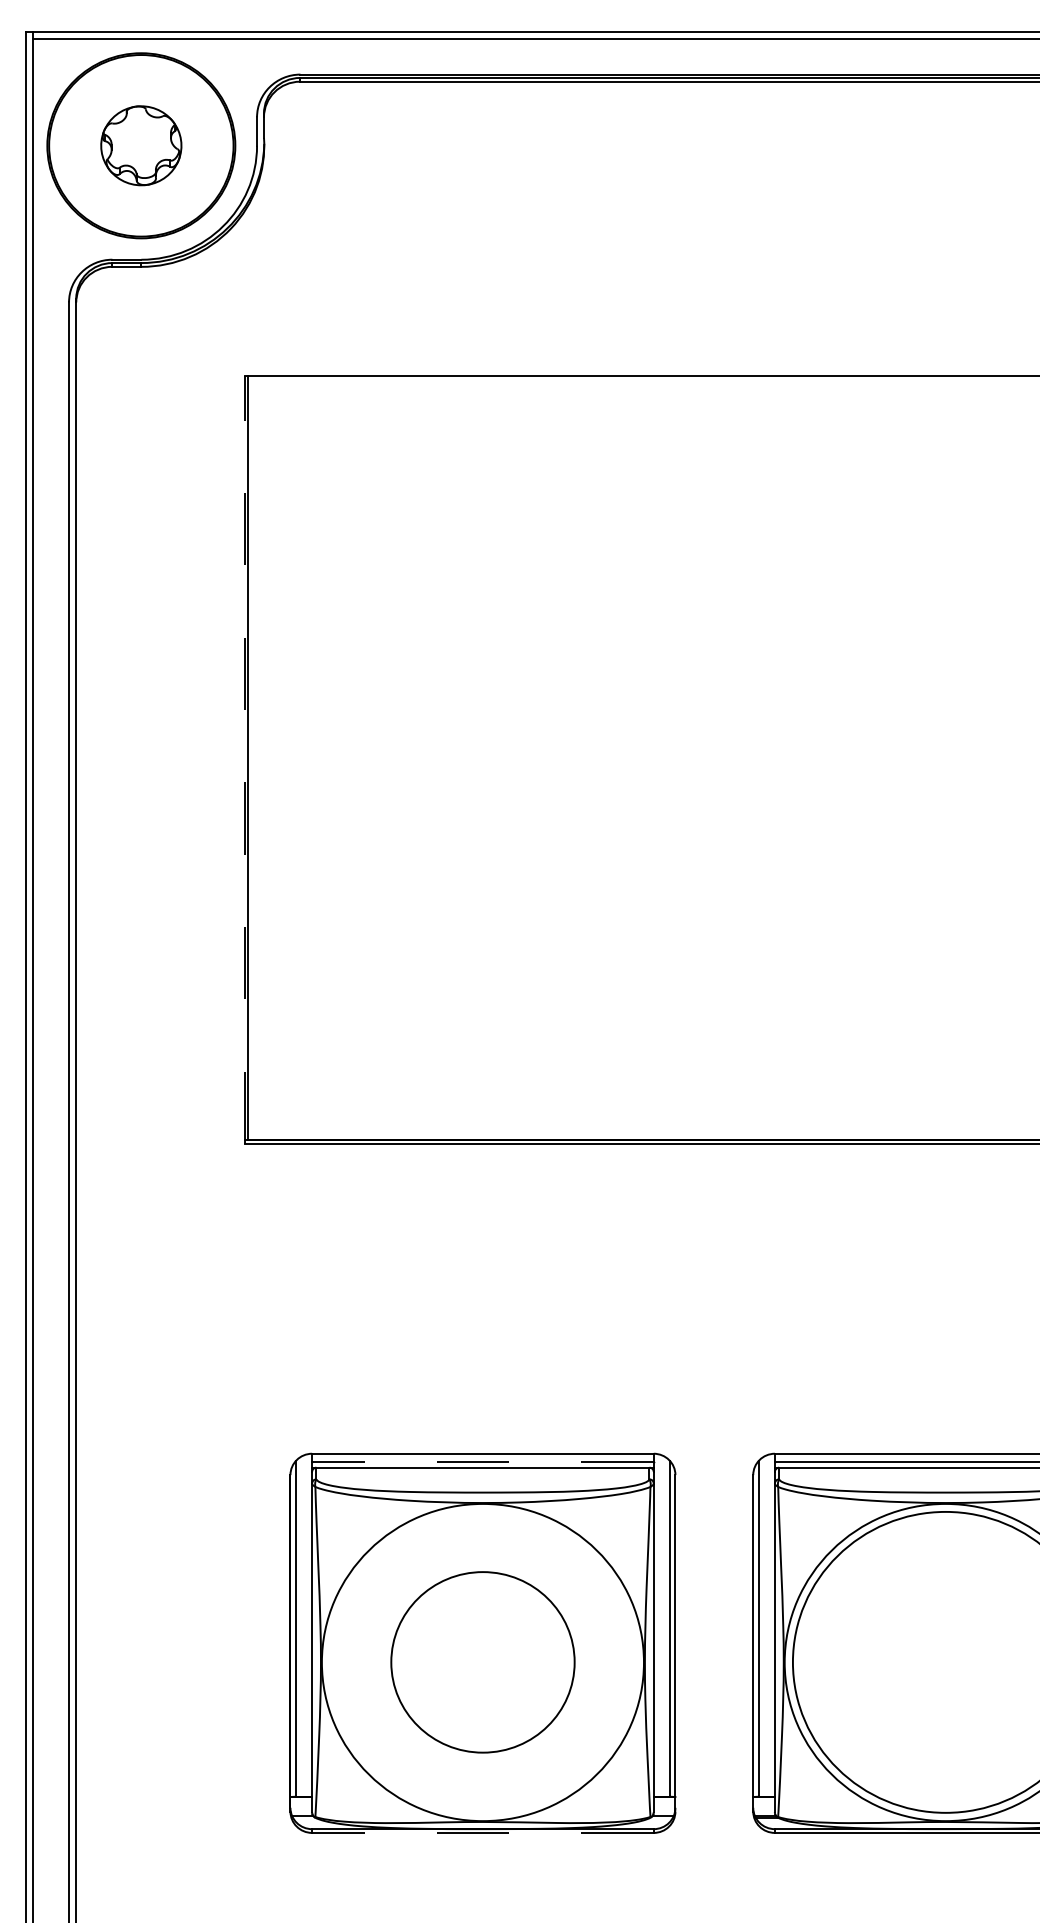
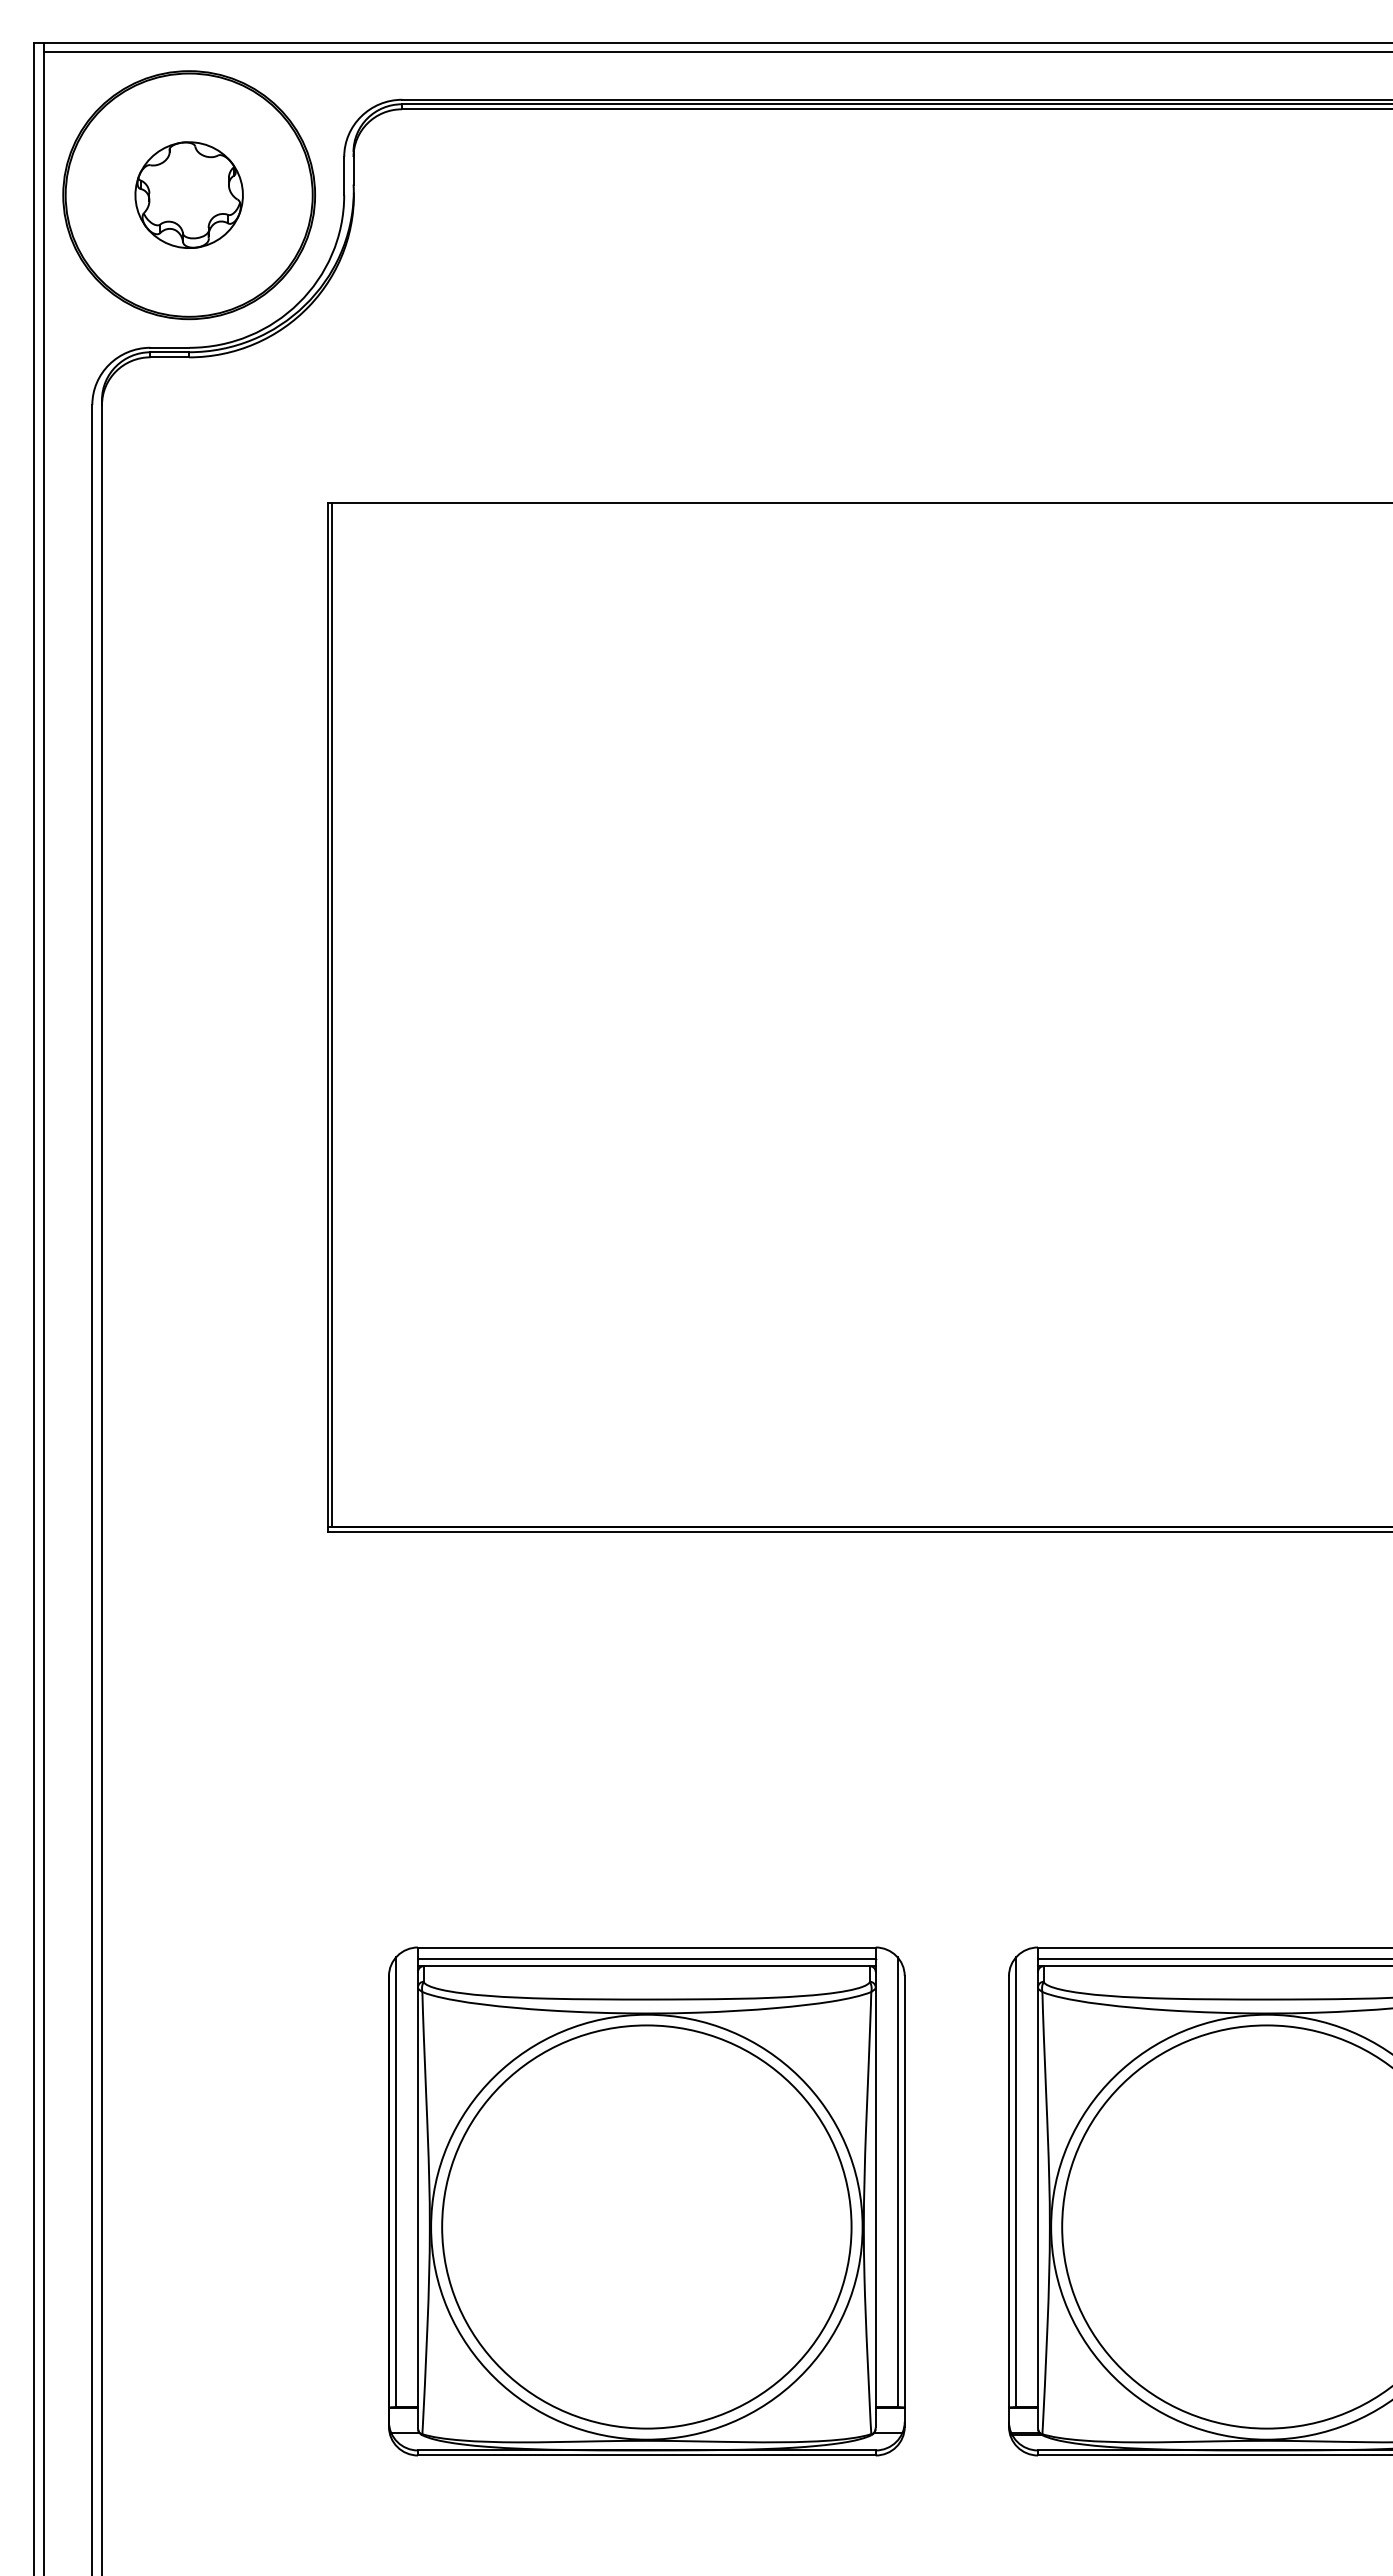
line: (244, 759) -> (327, 1017), dashed -> solid
line: (482, 1461) -> (646, 1958), dashed -> solid
part: (482, 1661) -> (646, 2226), size x1.67
line: (482, 1832) -> (646, 2455), dashed -> solid

